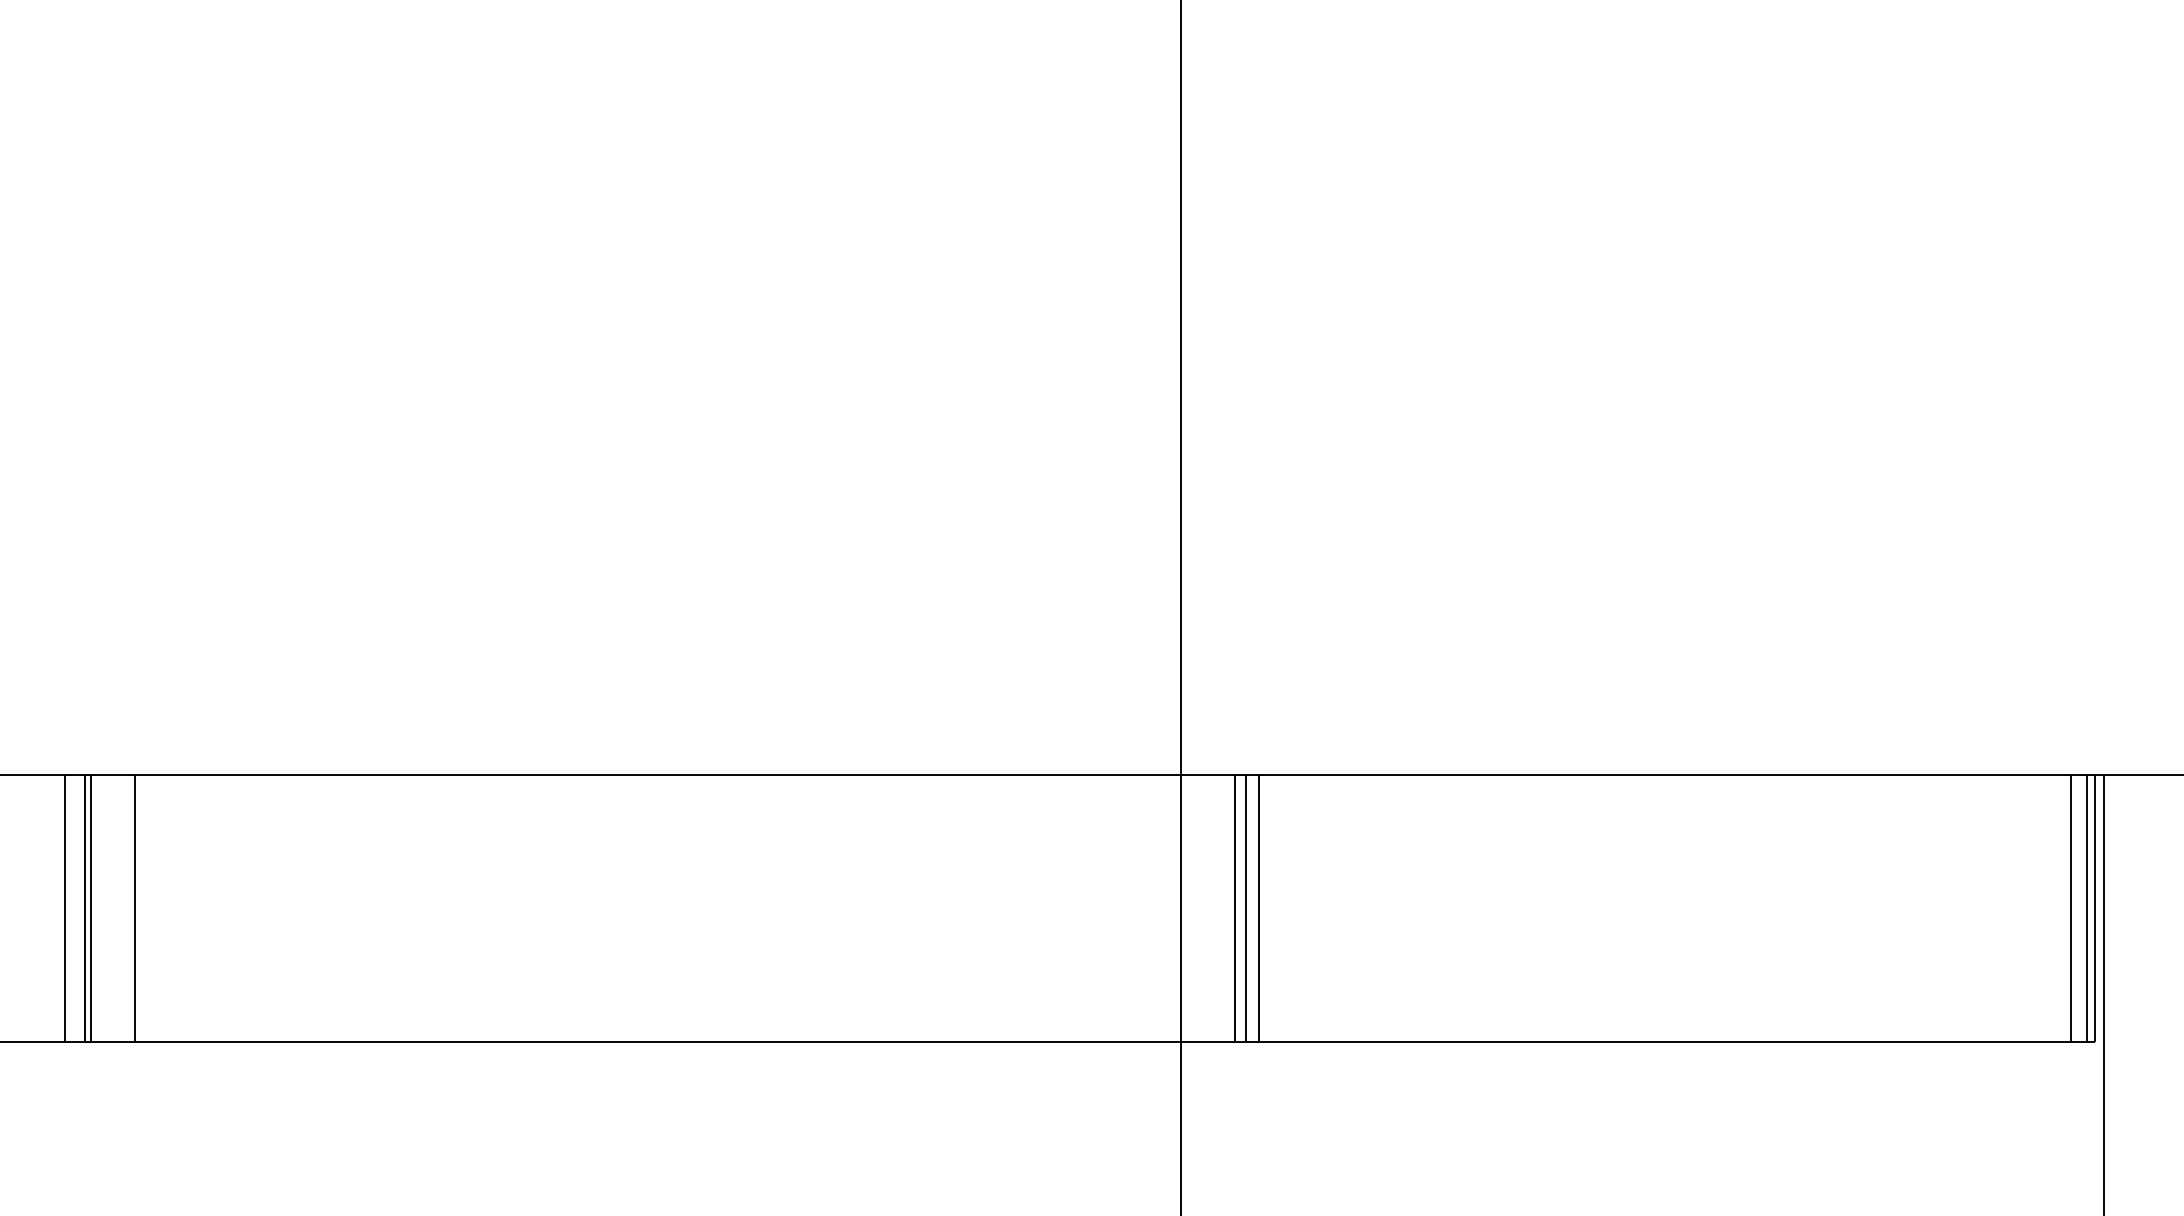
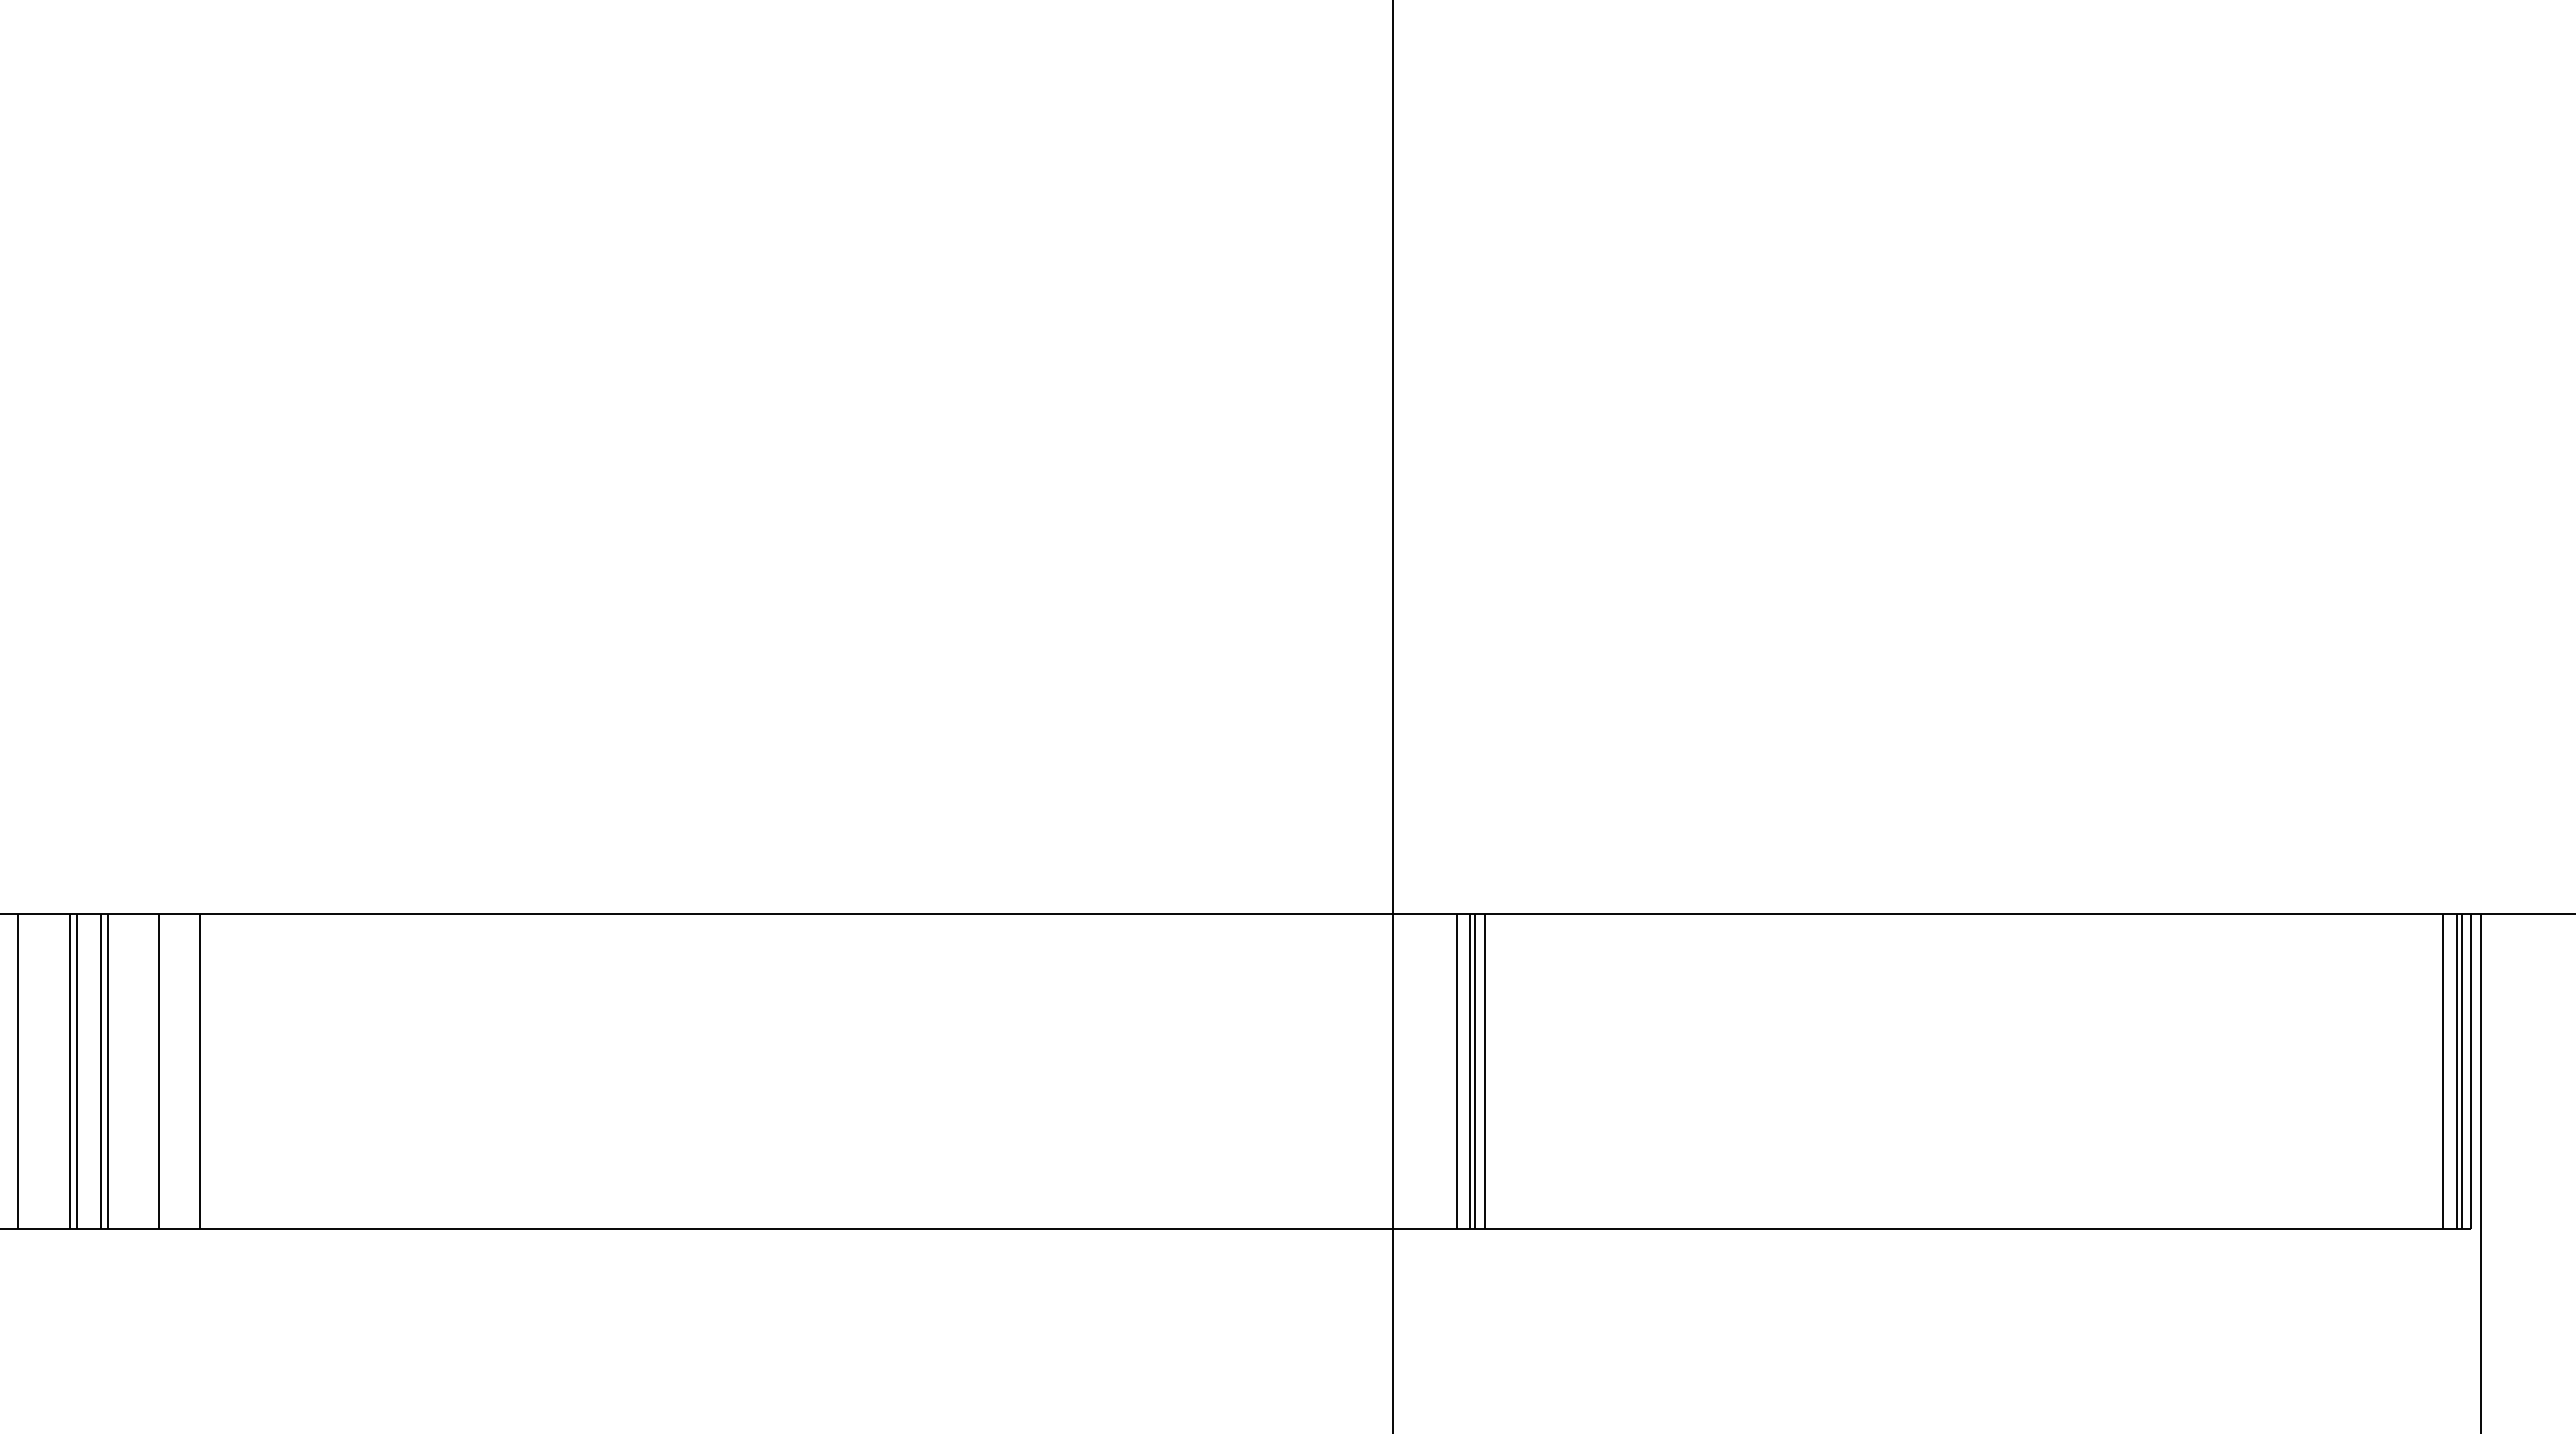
line: (14, 908) -> (17, 1071), added
line: (58, 908) -> (69, 1071), added
line: (169, 908) -> (199, 1071), added
line: (1250, 908) -> (1474, 1071), added
line: (2083, 908) -> (2457, 1071), added

